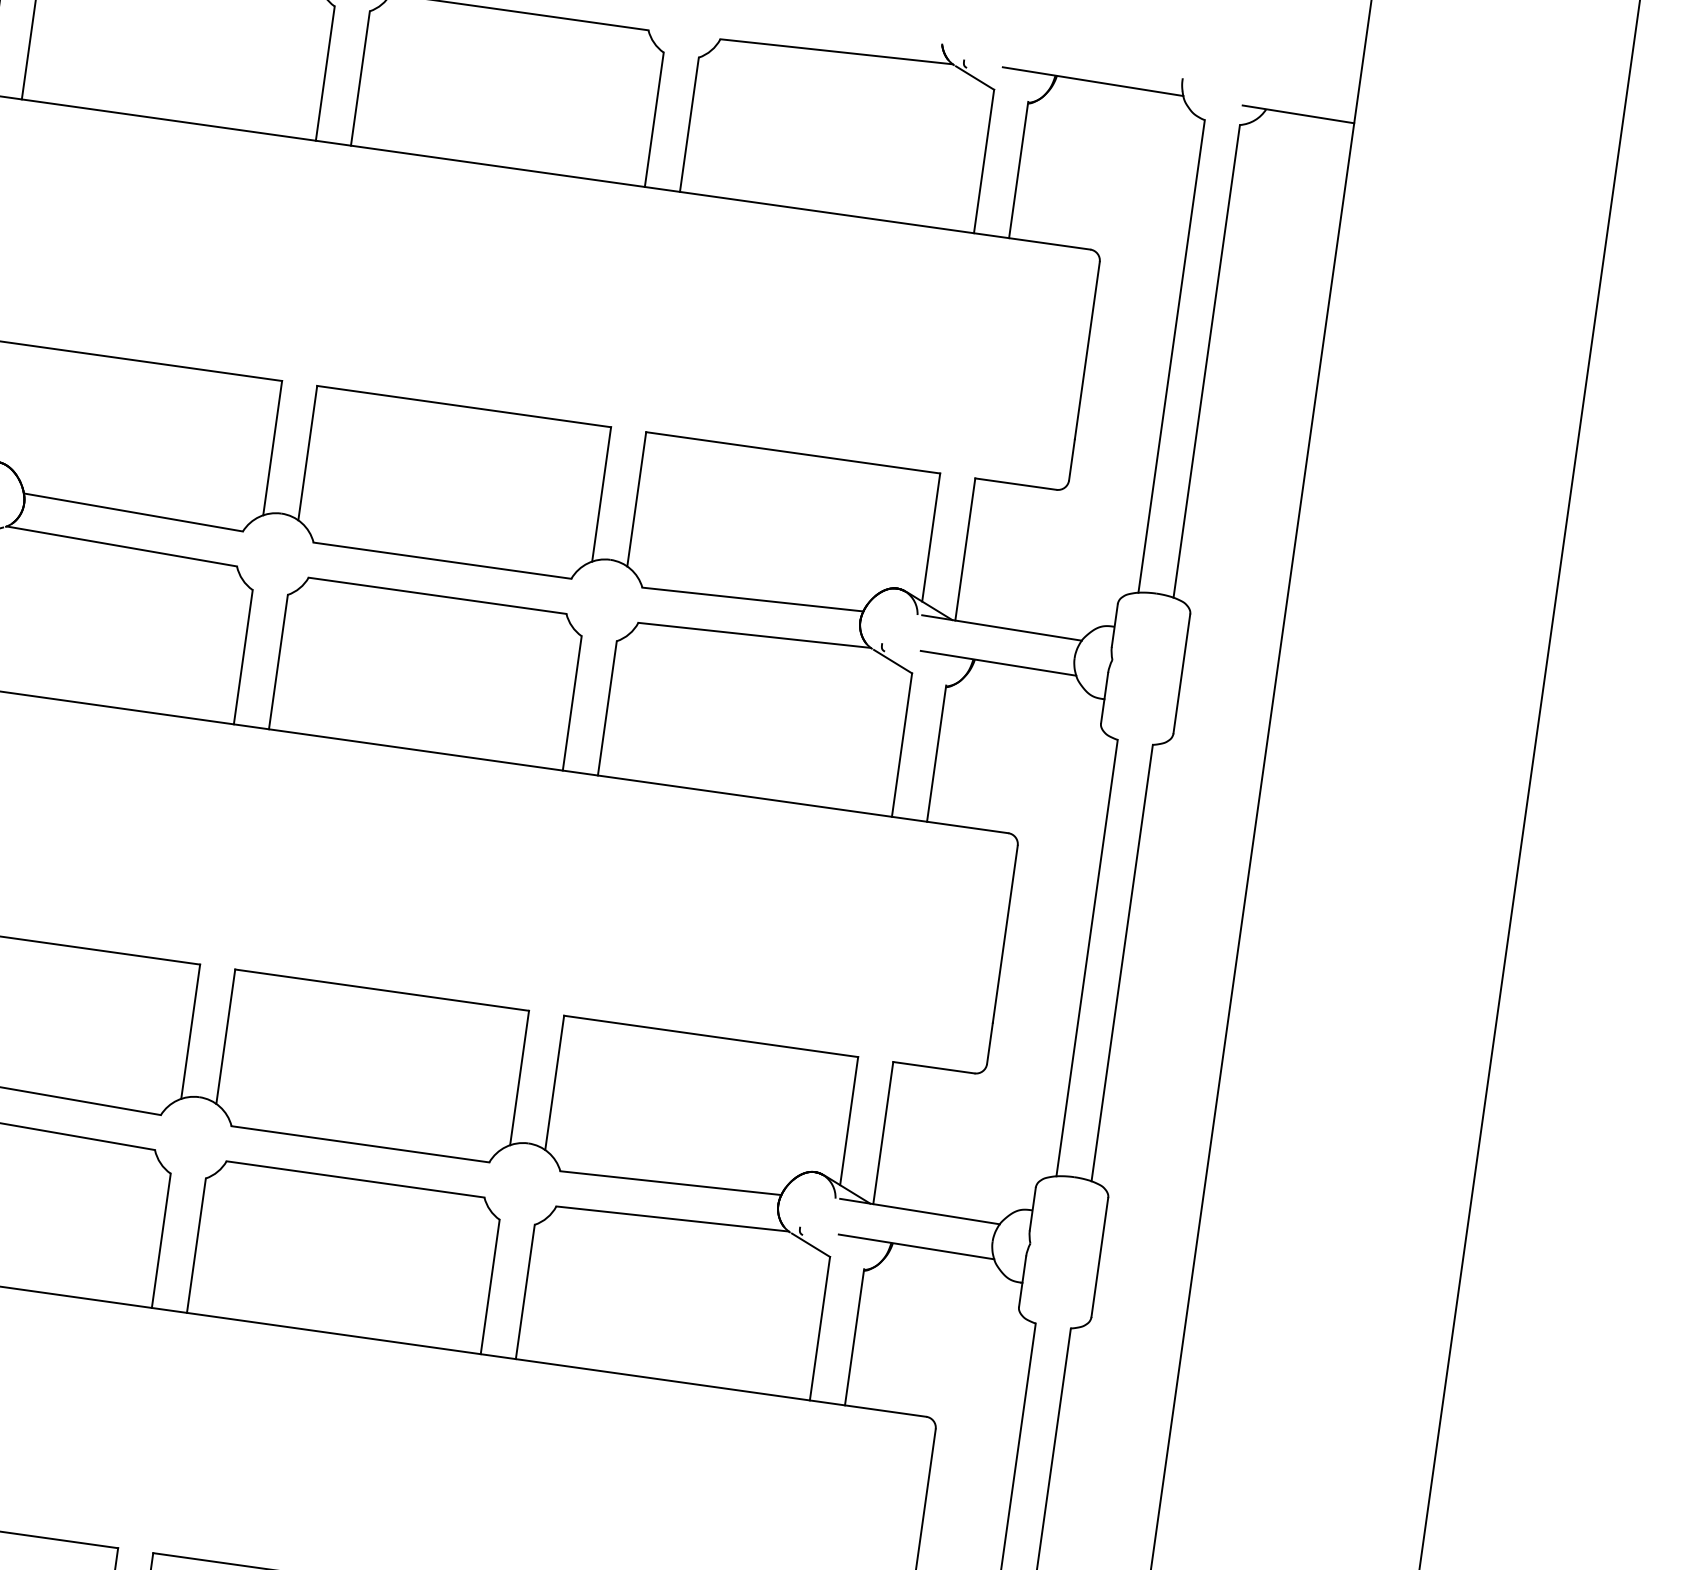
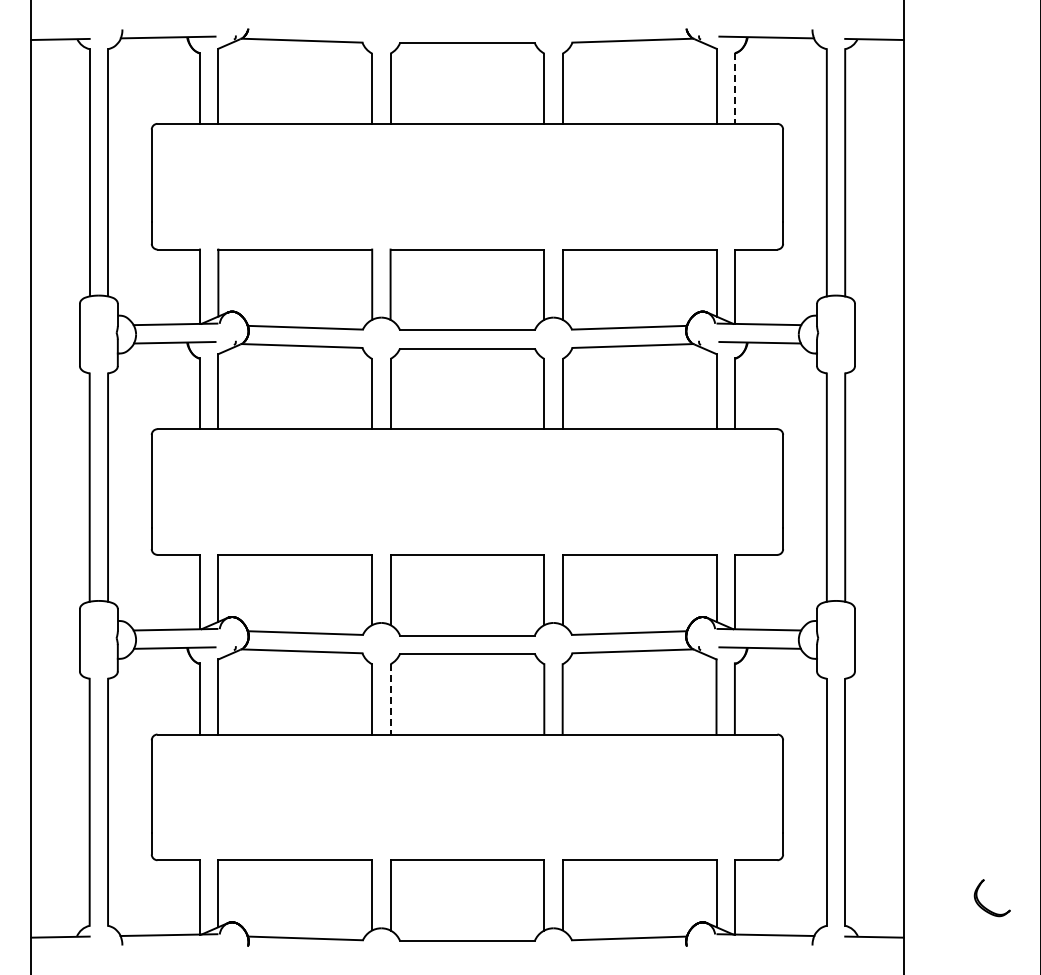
line: (1017, 170) -> (734, 88), solid -> dashed
line: (196, 1245) -> (390, 699), solid -> dashed

